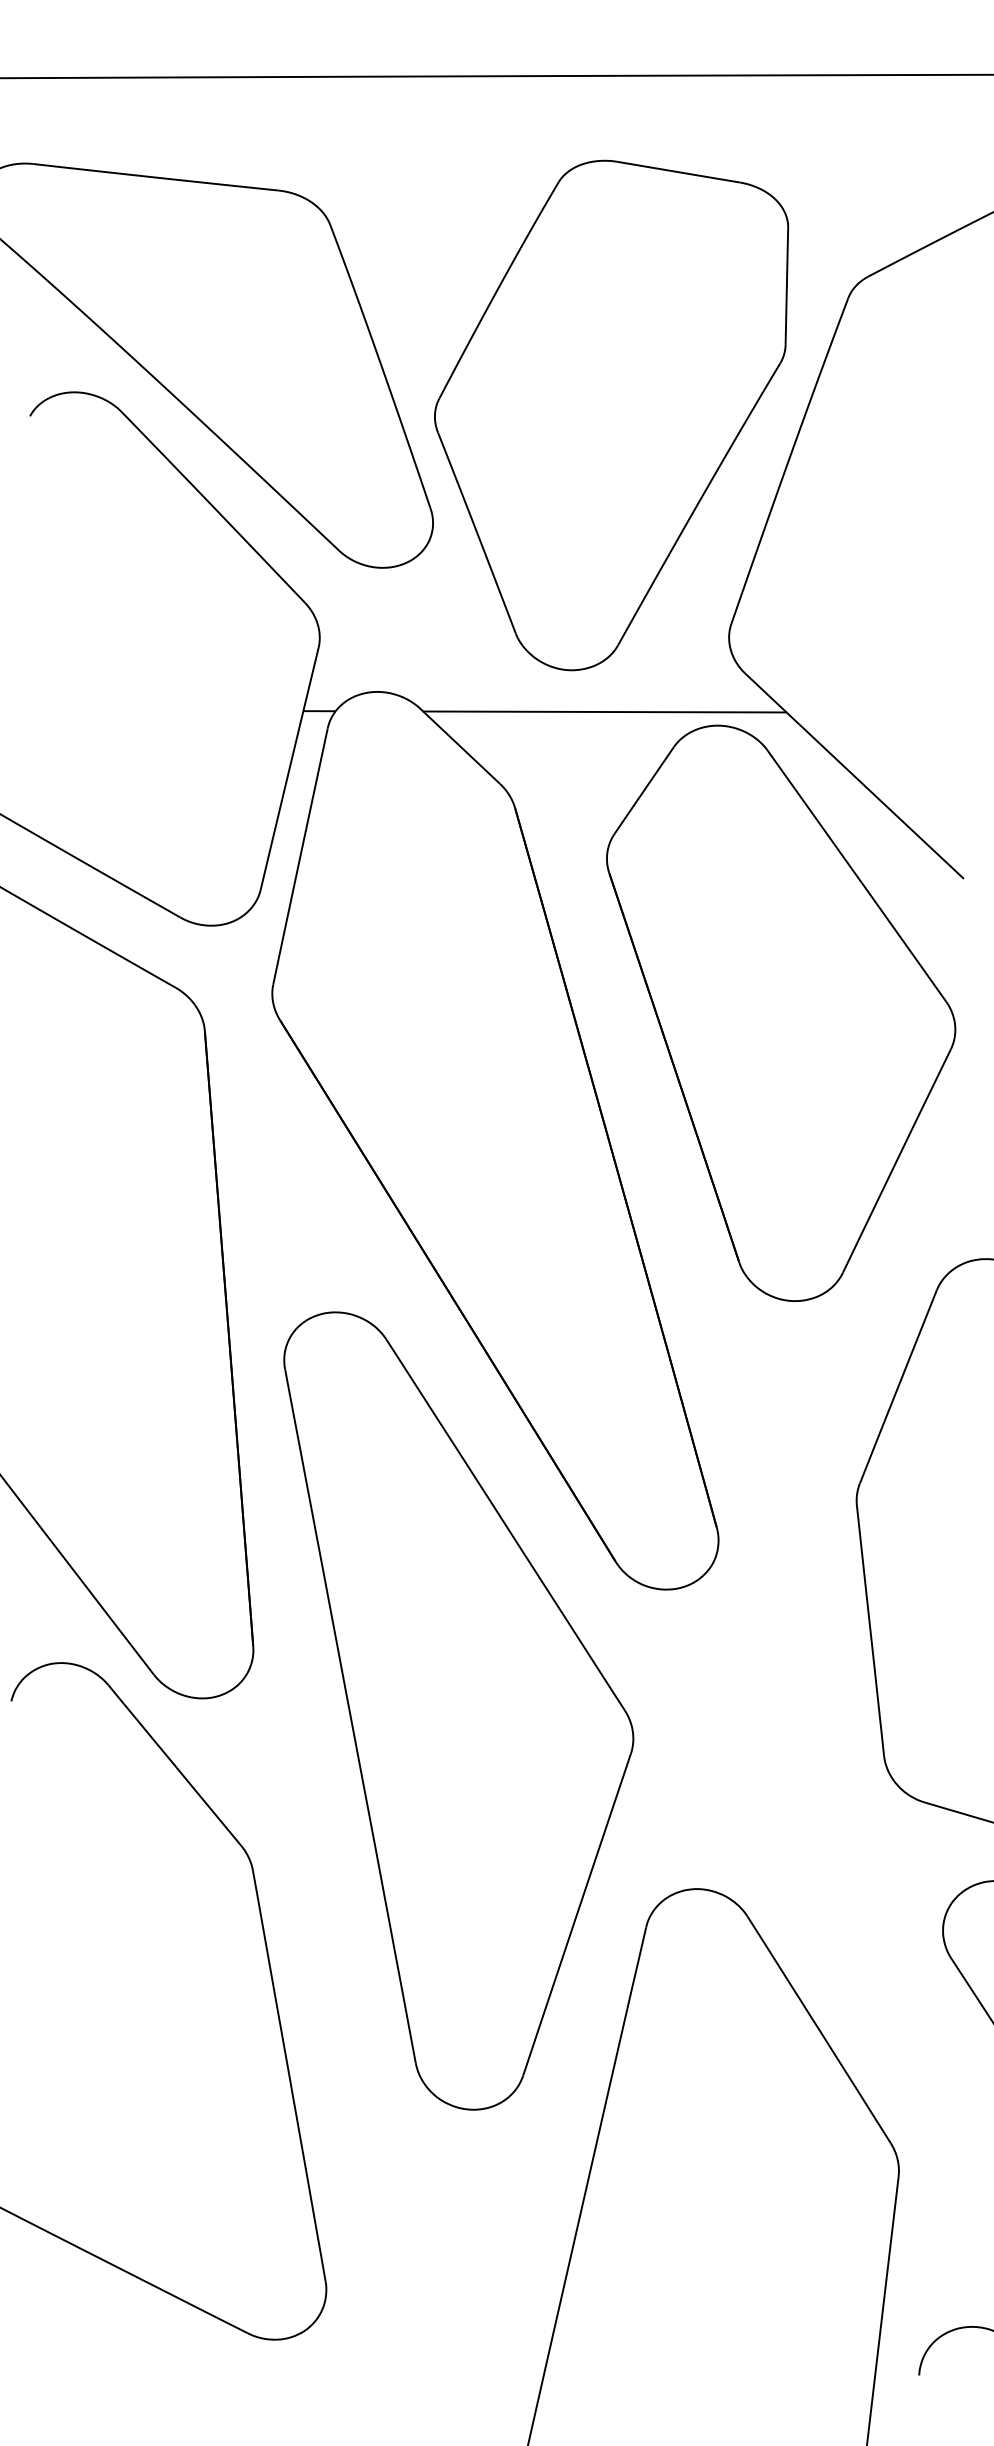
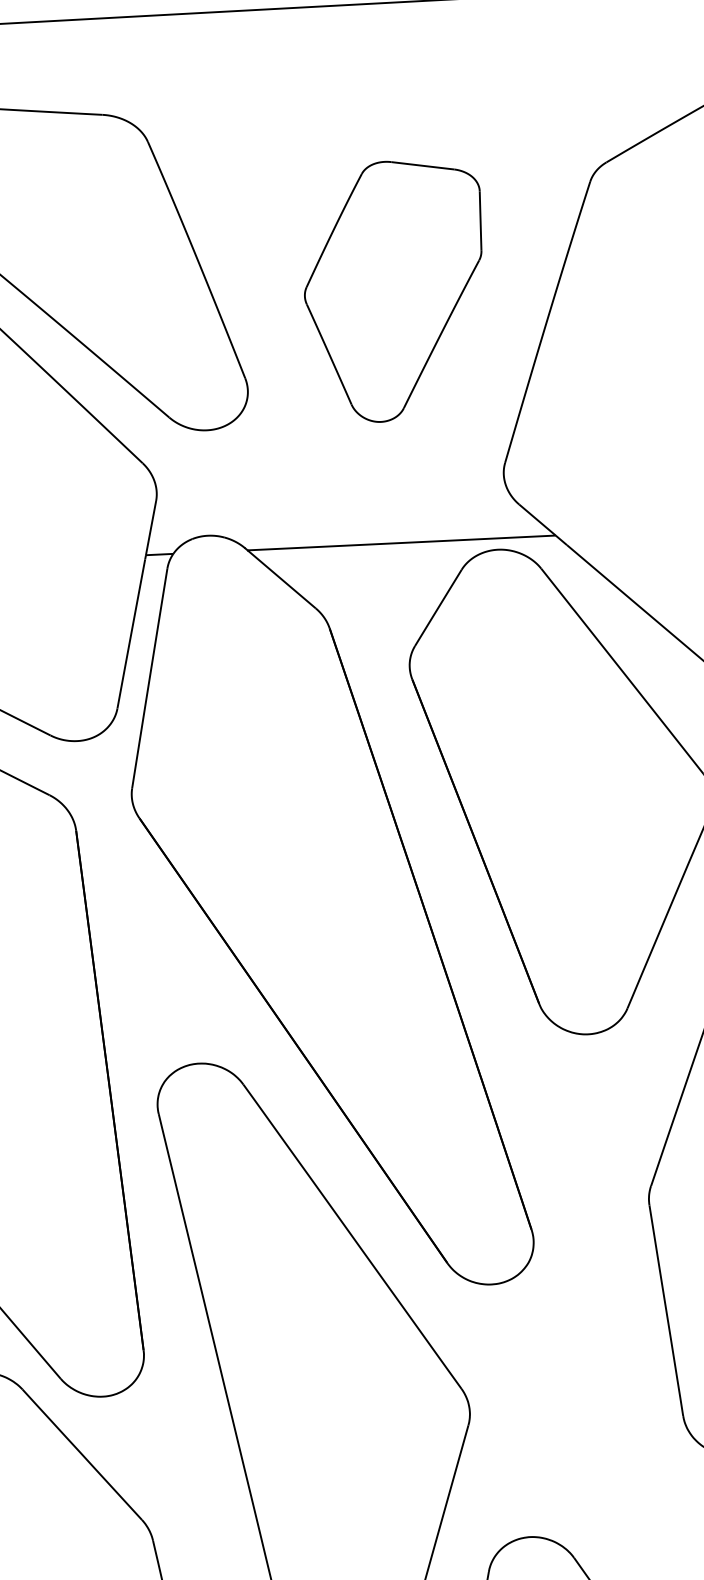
part: (611, 415) -> (394, 291), size x0.6

